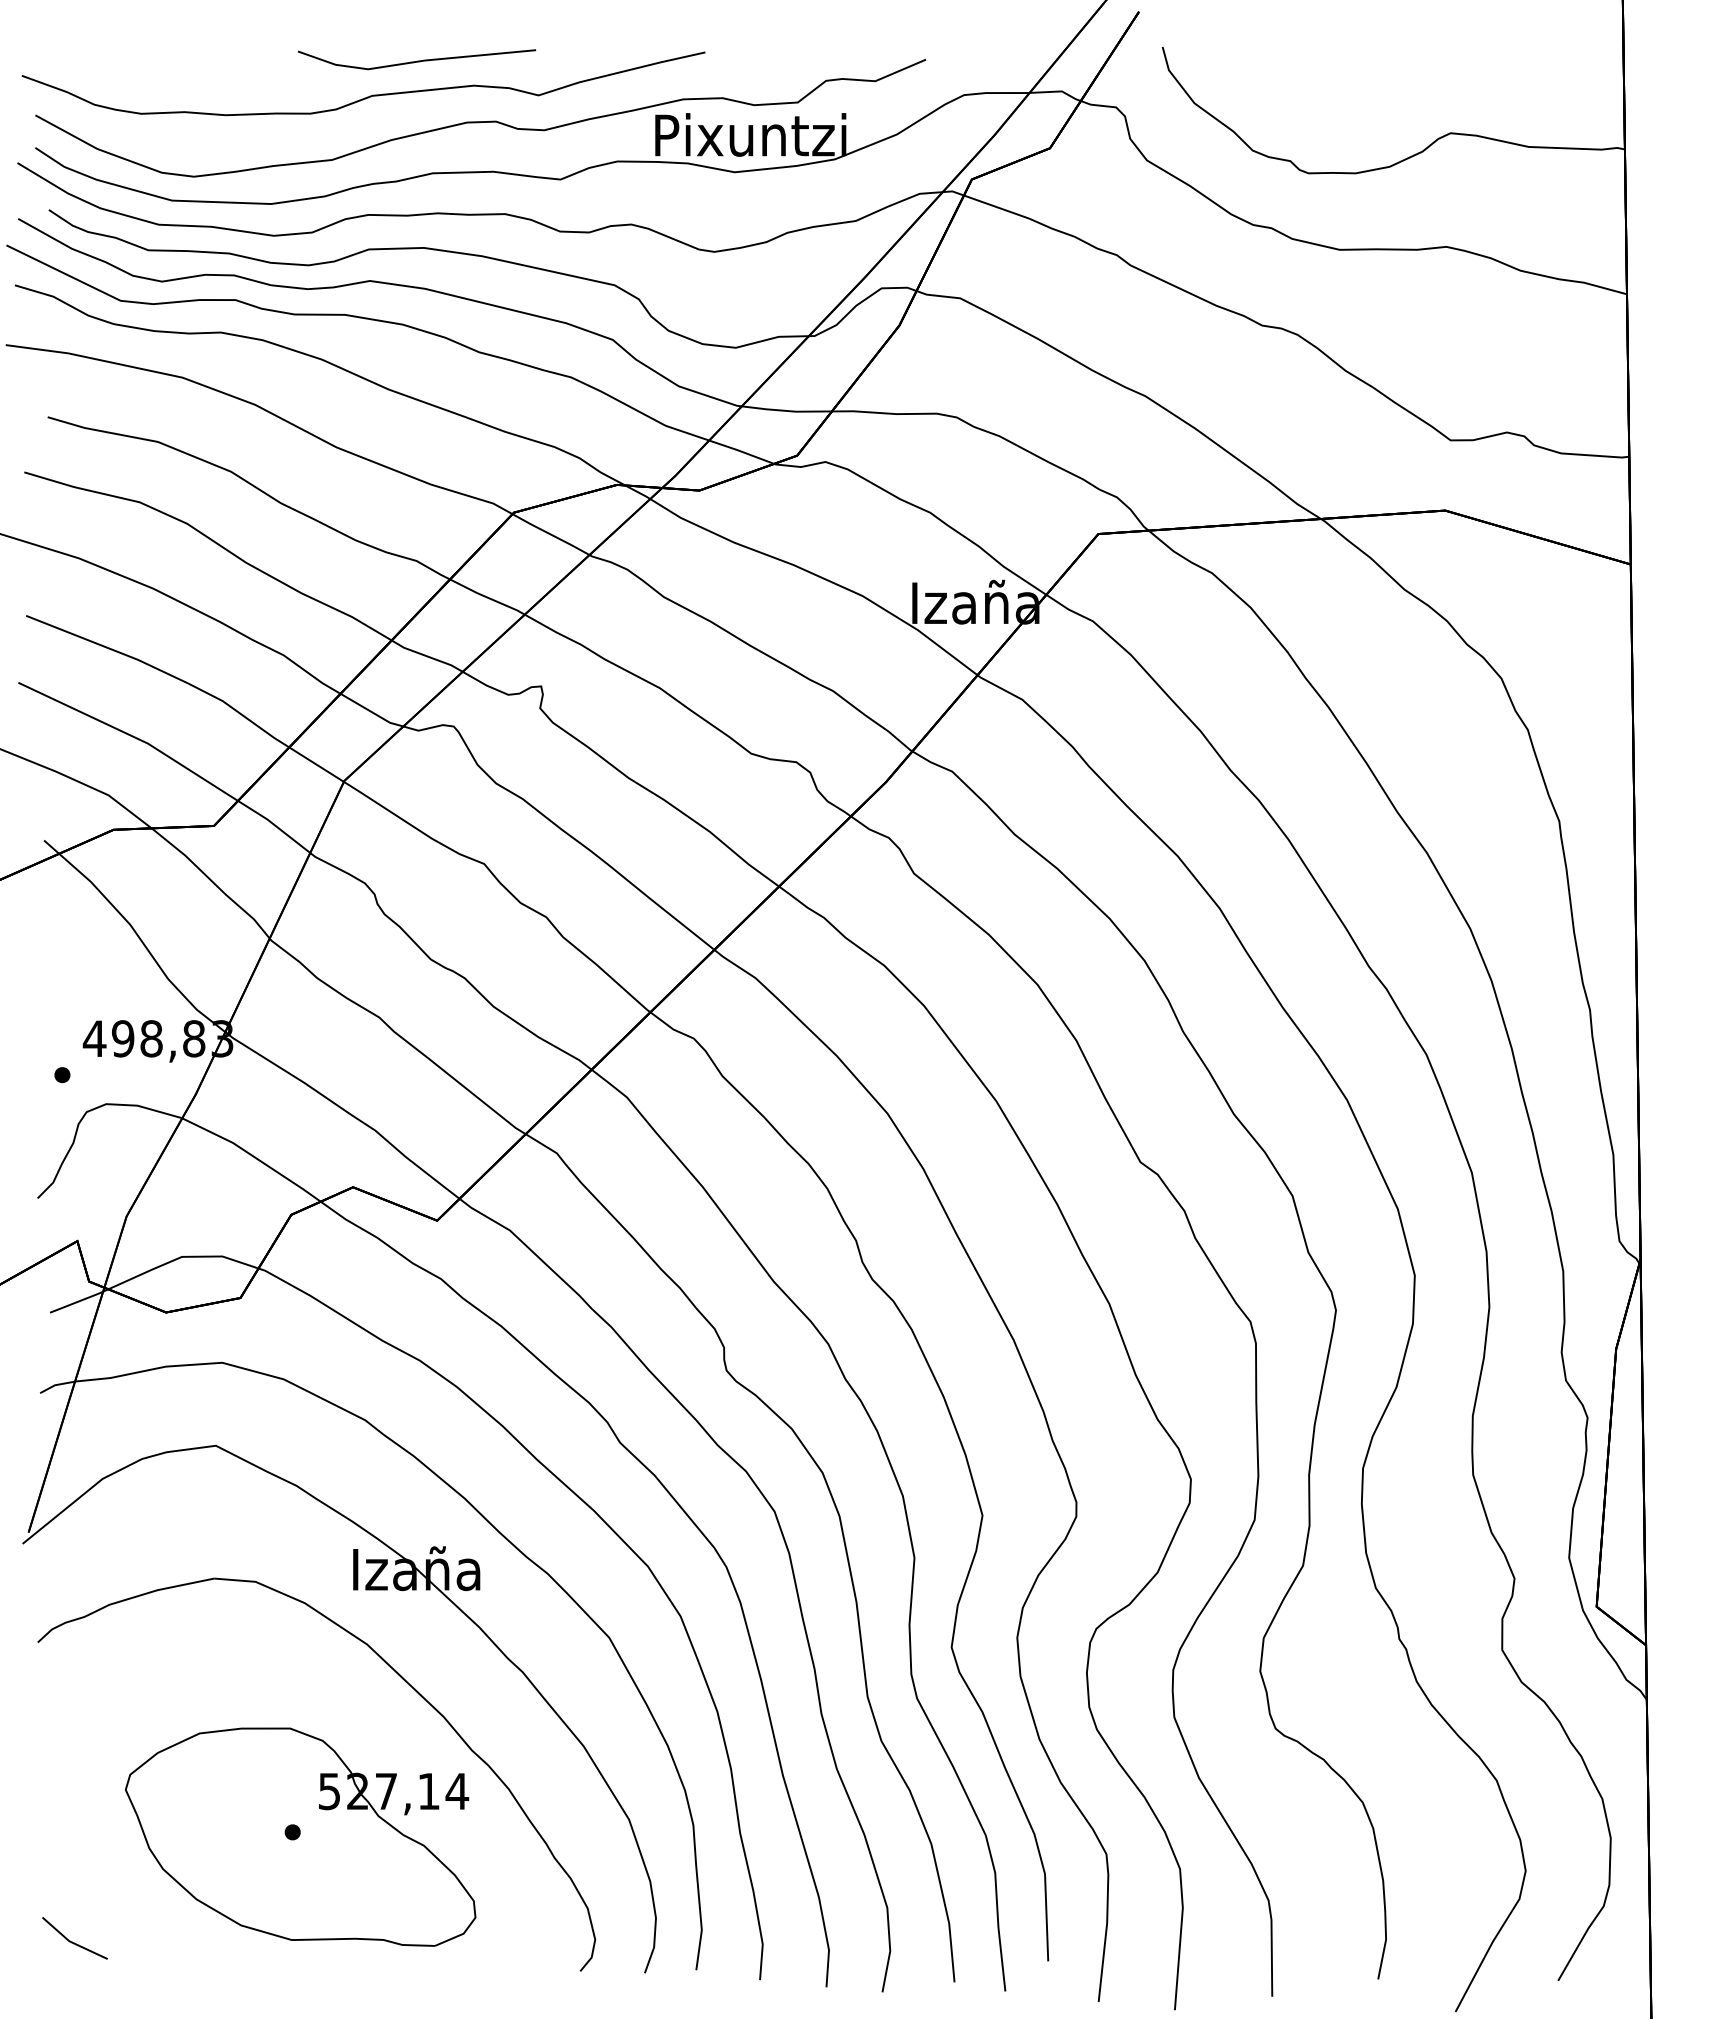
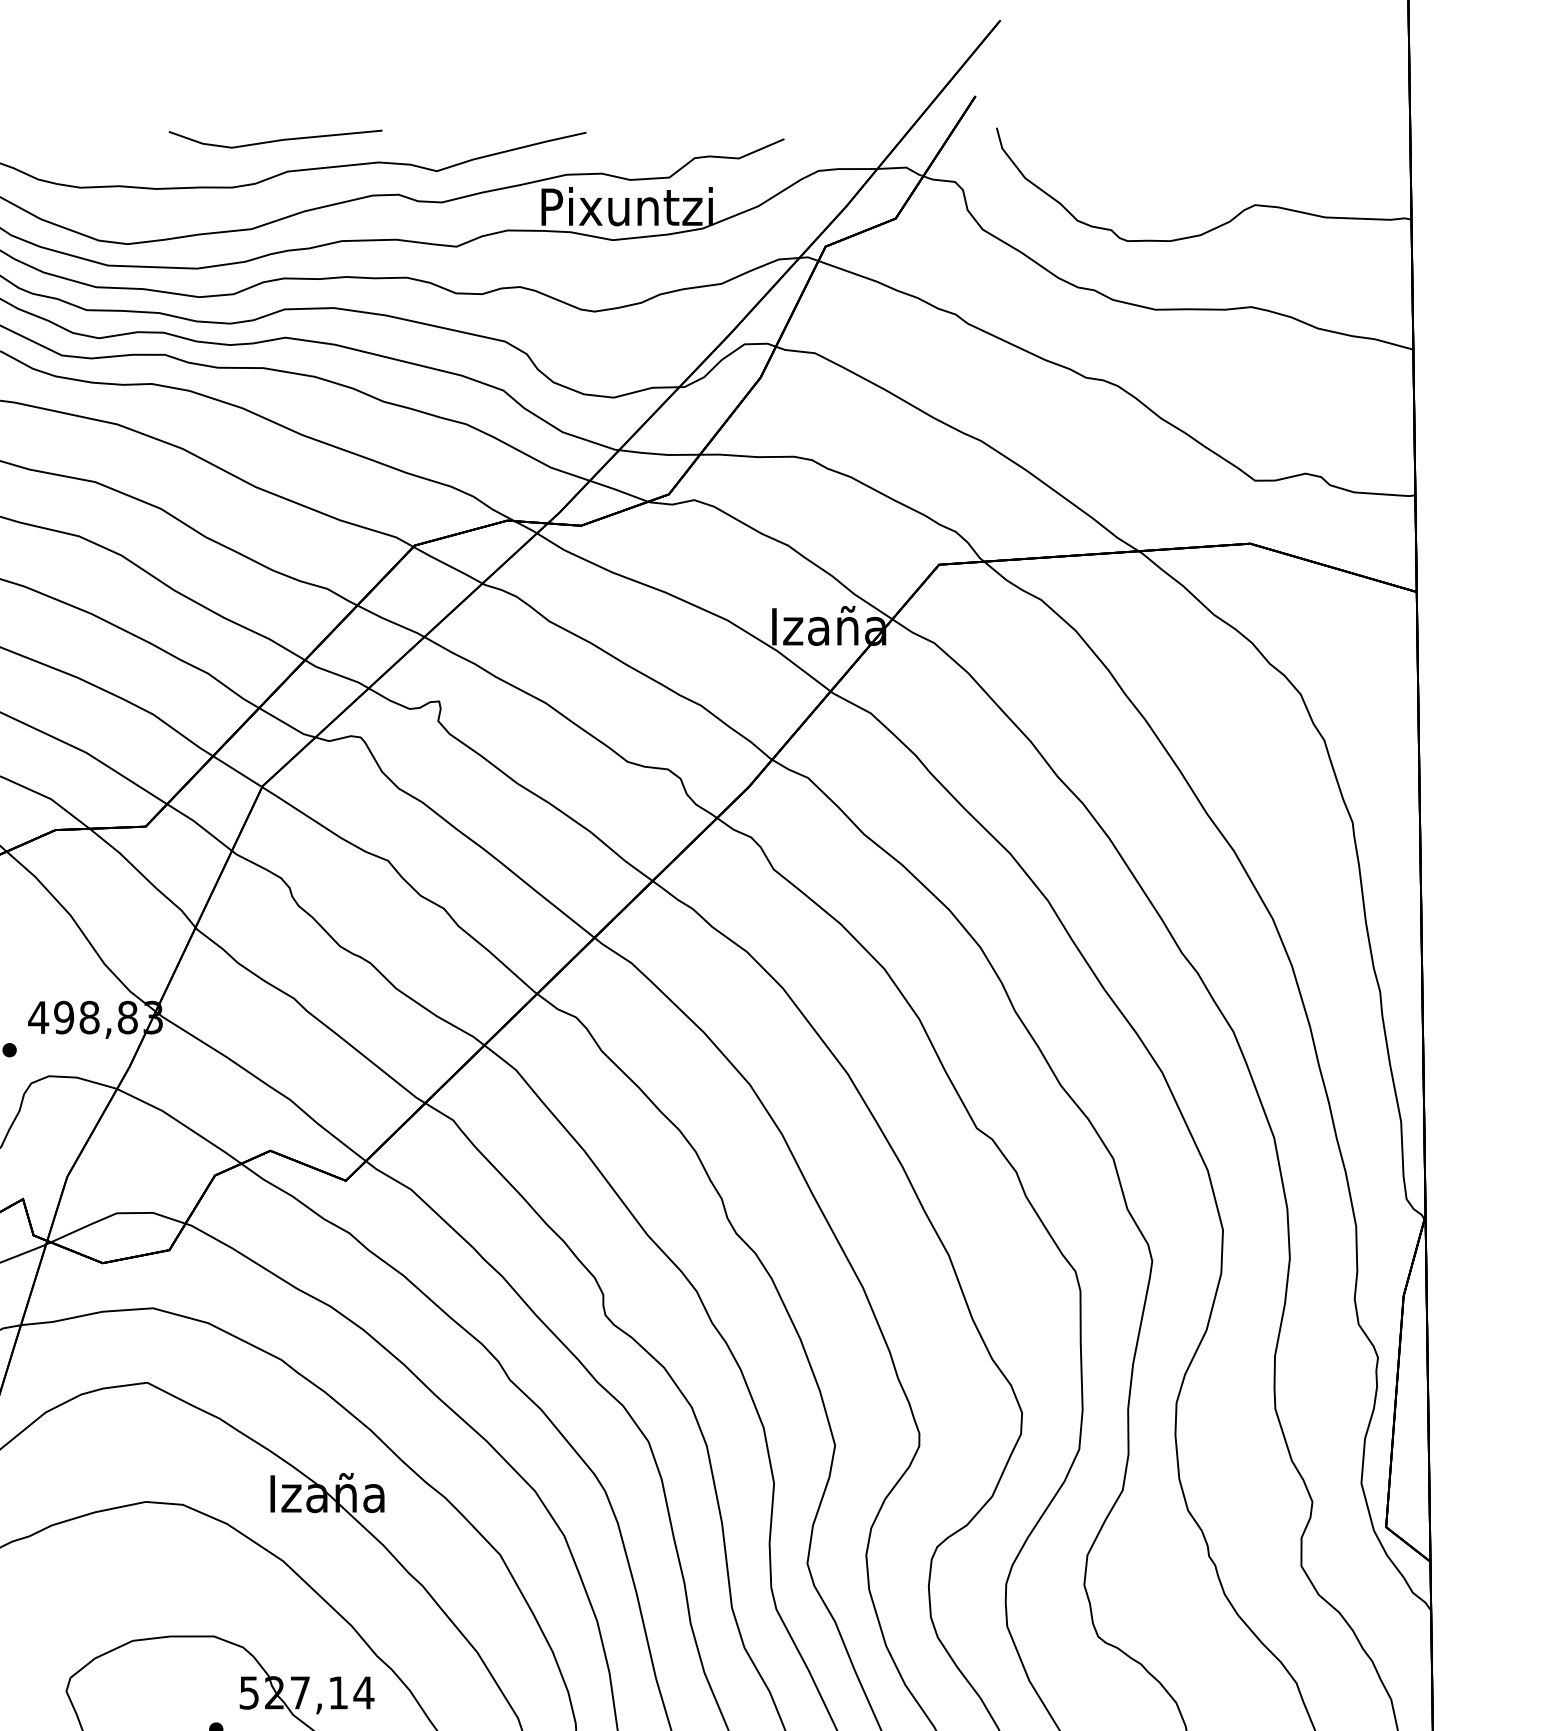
line: (416, 60) -> (275, 139), moved

